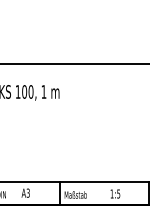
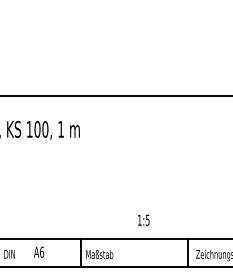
text: (28, 192) -> (42, 251), A3 -> A6
text: (115, 193) -> (143, 219), moved

